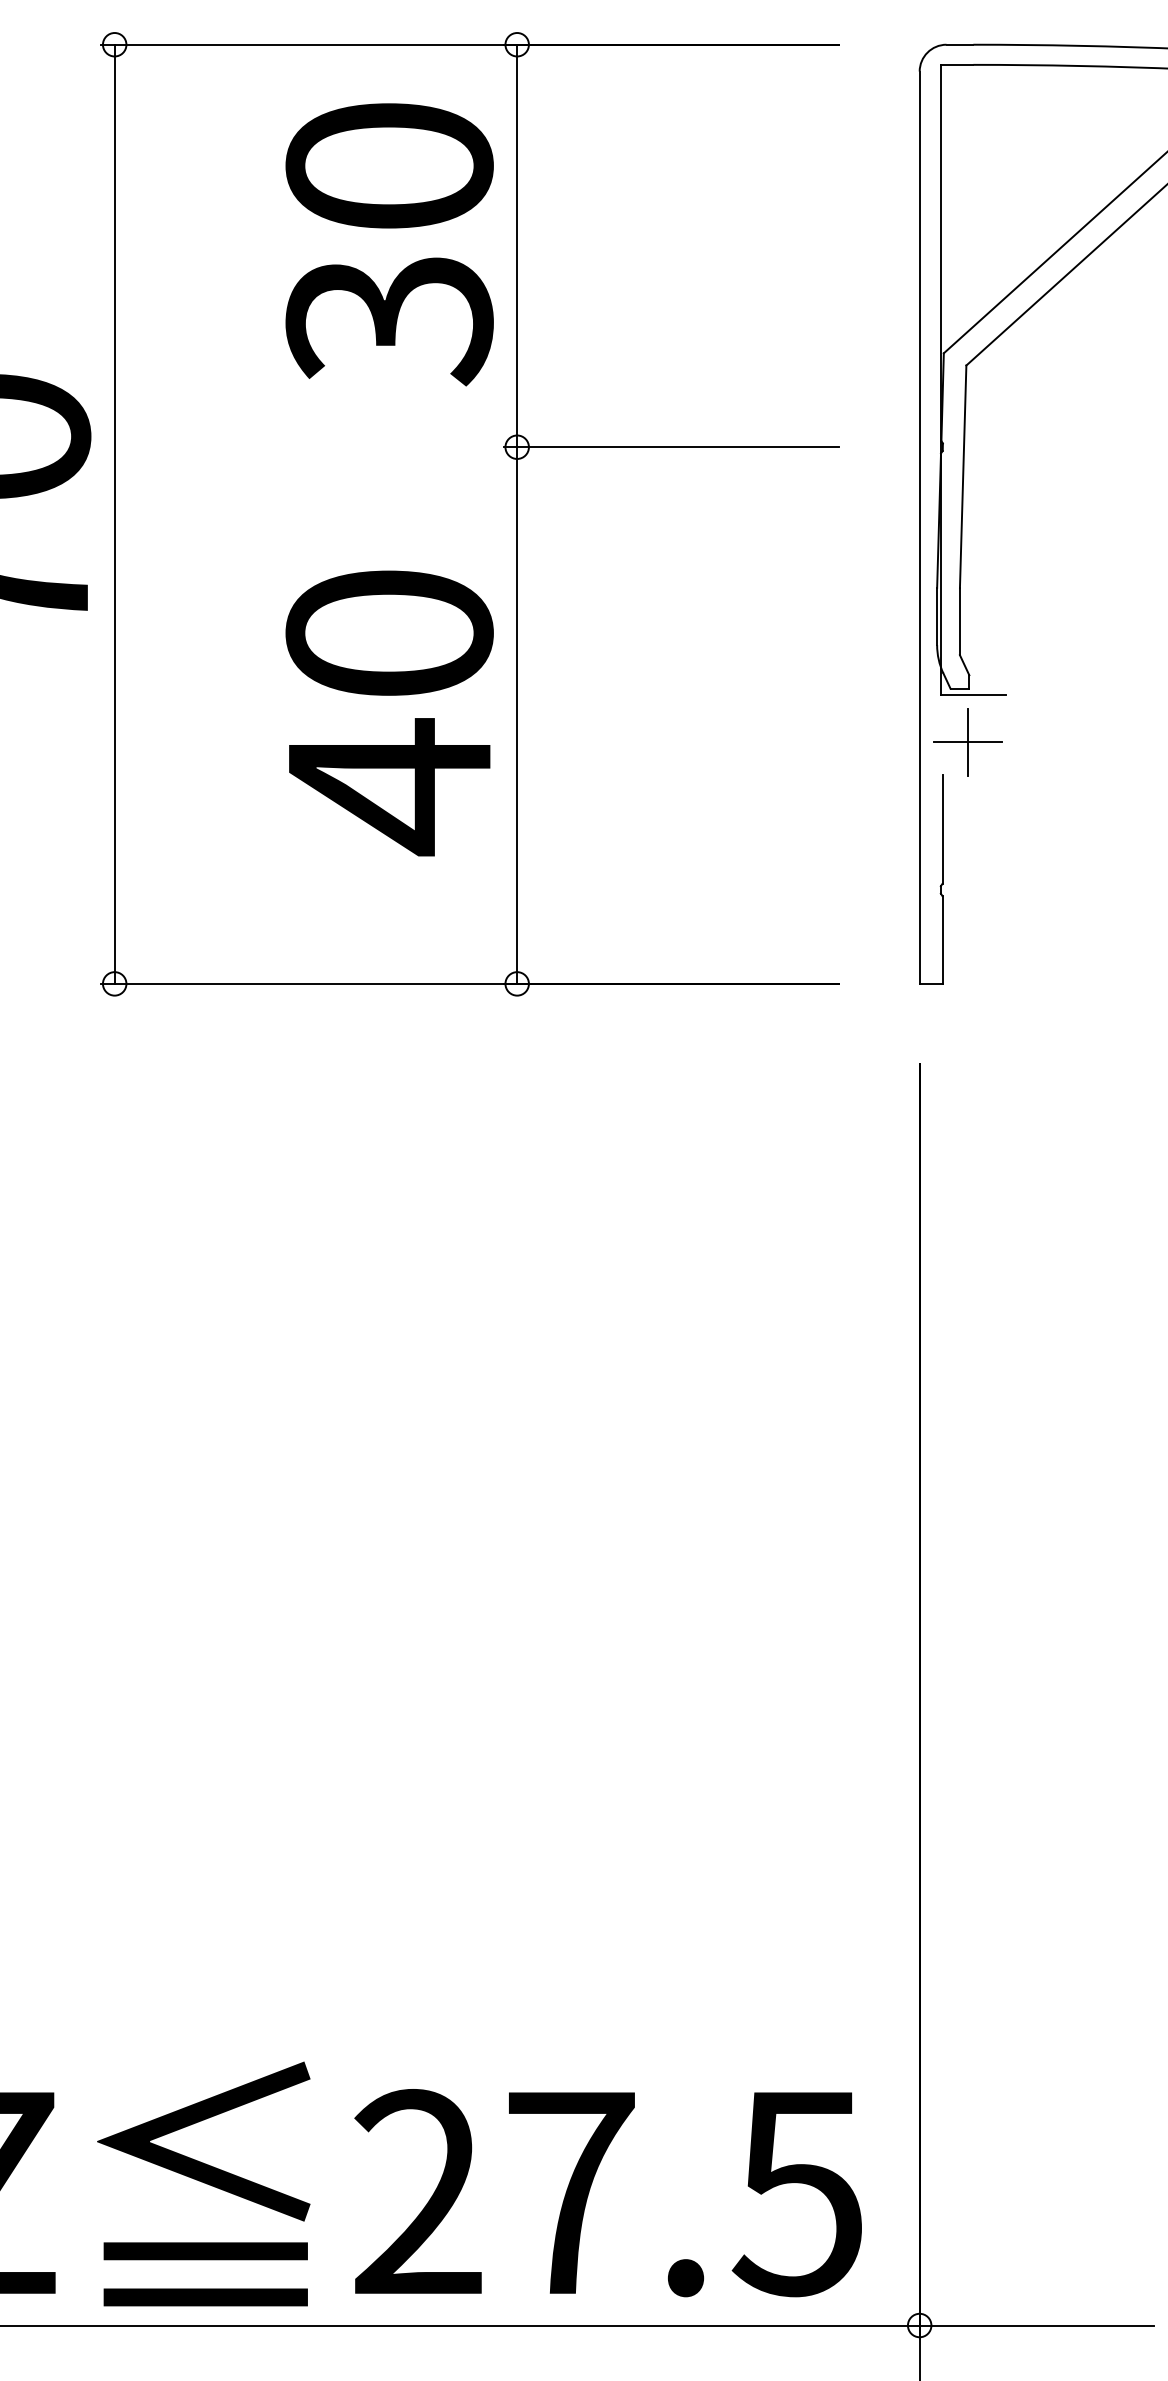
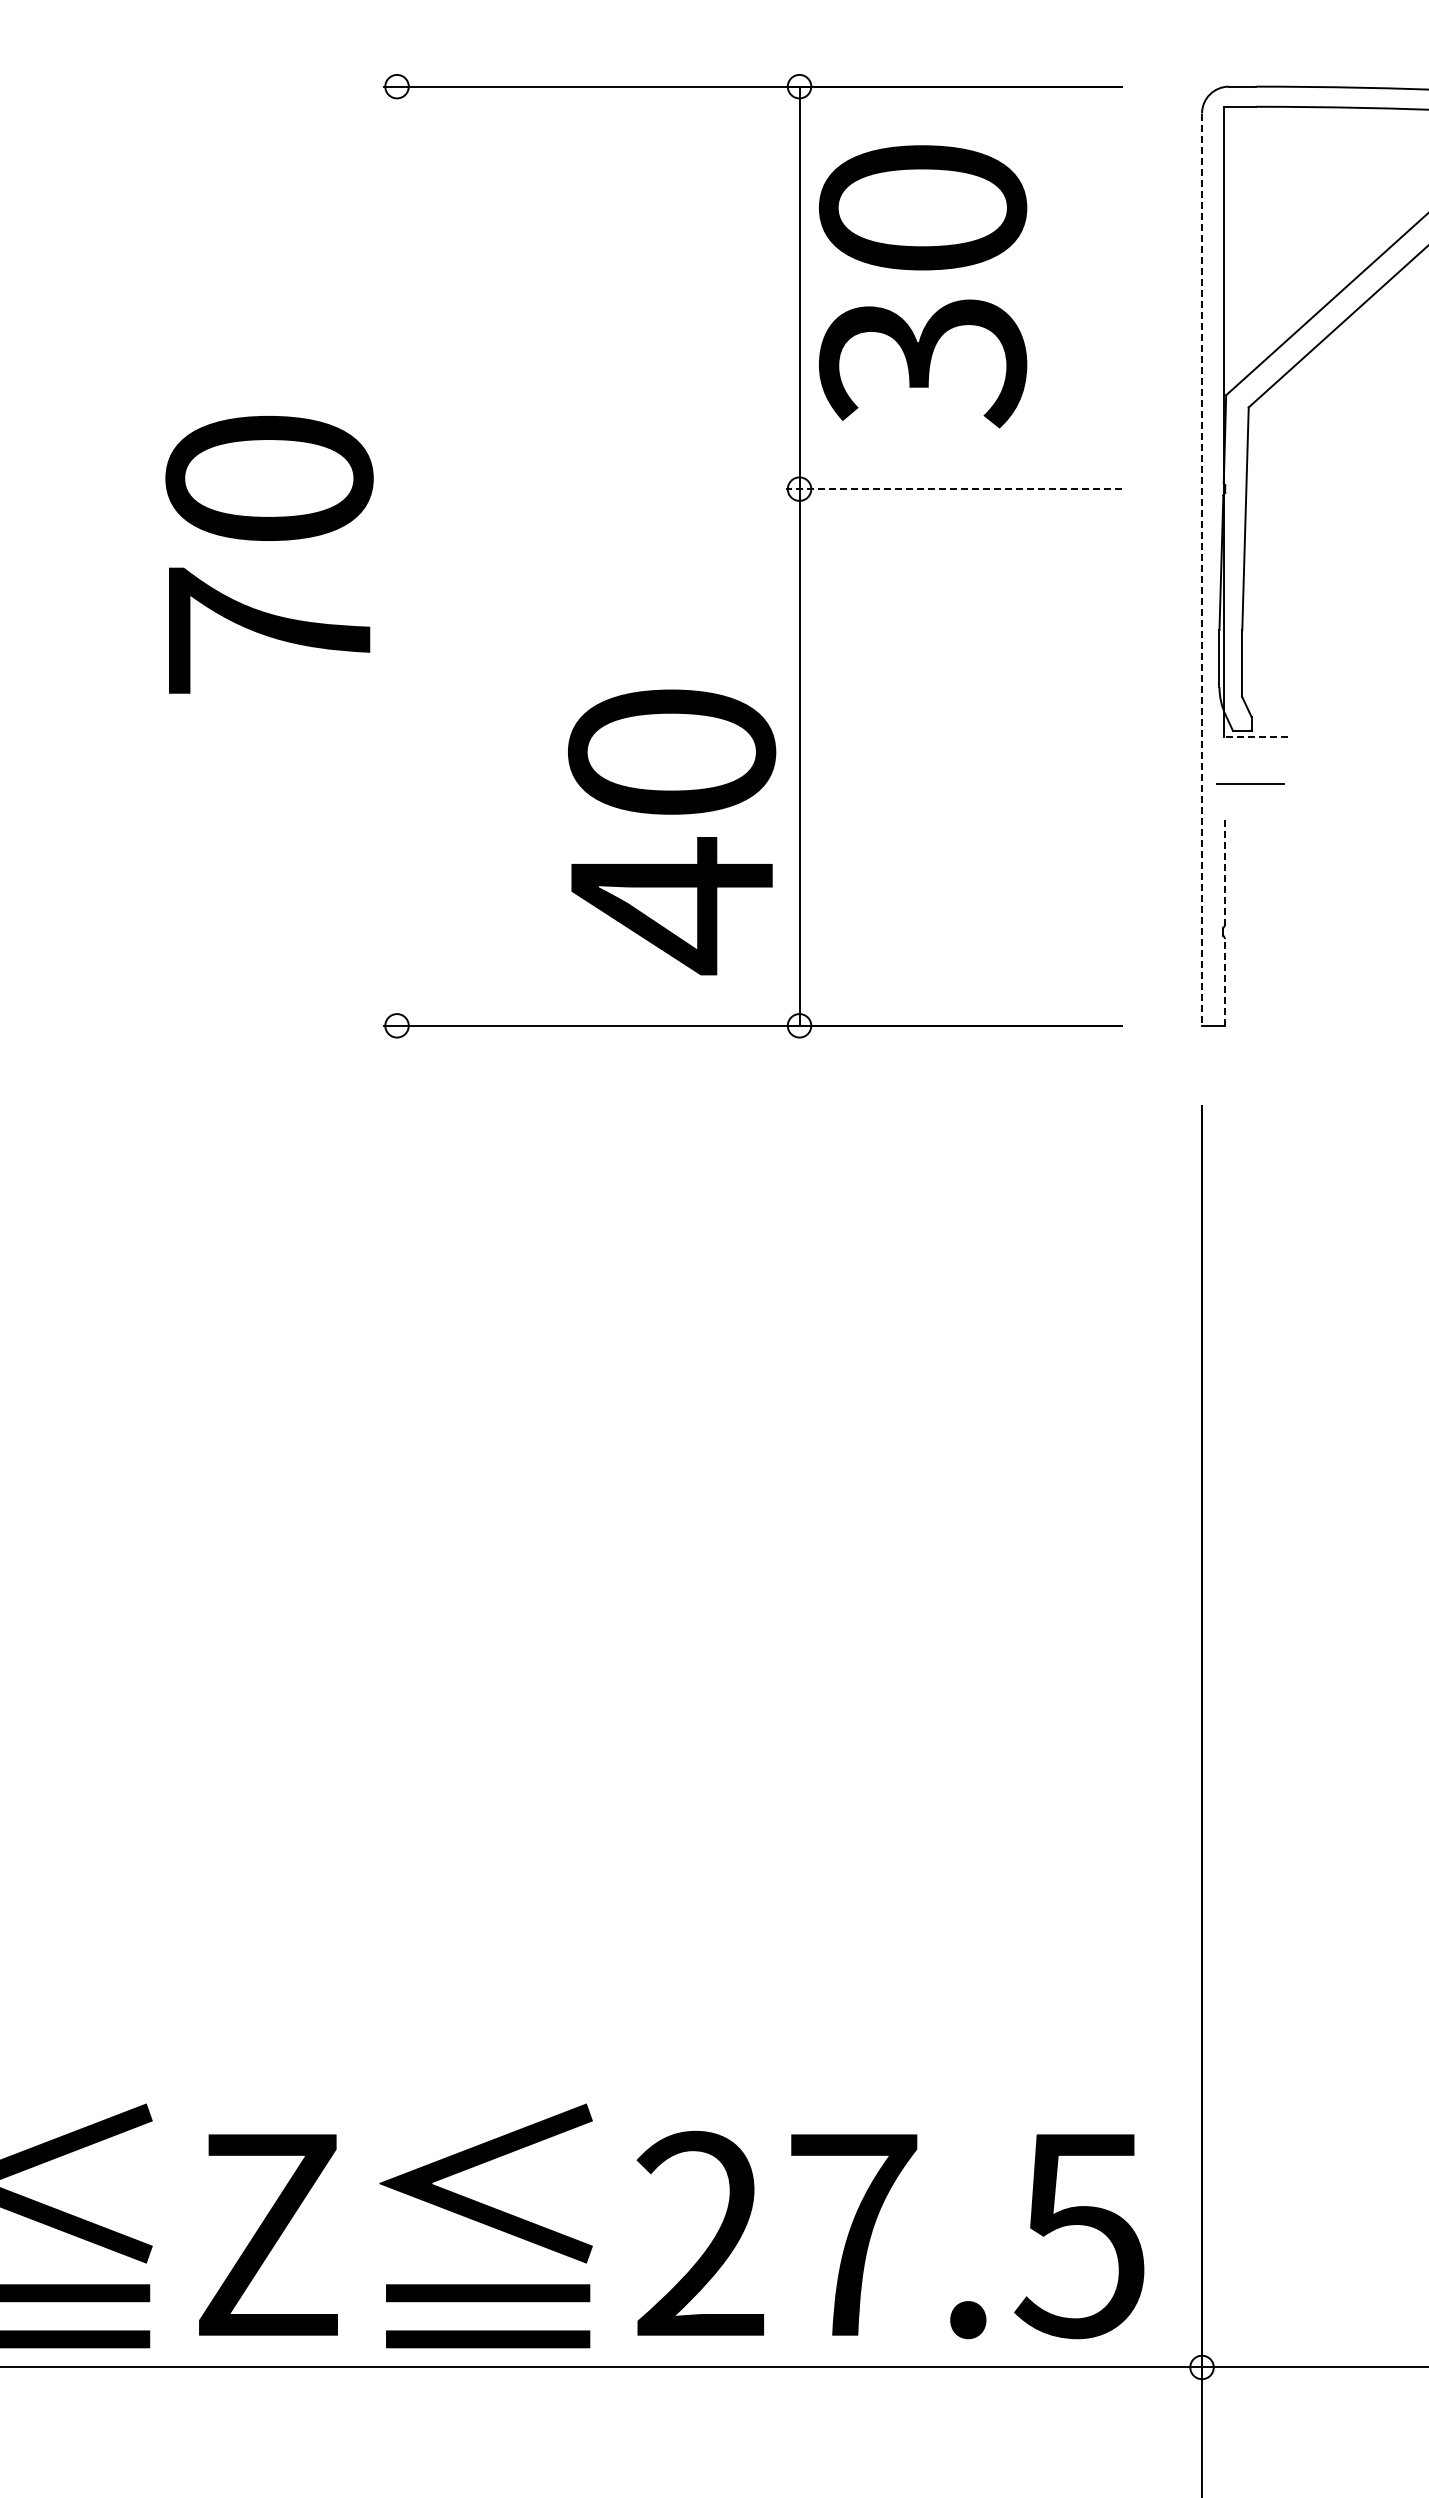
text: (390, 244) -> (923, 286), moved
line: (671, 447) -> (953, 489), solid -> dashed
line: (115, 513) -> (397, 555), removed
line: (920, 528) -> (1202, 570), solid -> dashed
line: (973, 695) -> (1255, 737), solid -> dashed
text: (390, 713) -> (672, 832), moved
line: (968, 741) -> (1250, 783), removed
line: (942, 829) -> (1224, 871), solid -> dashed
line: (942, 939) -> (1224, 981), solid -> dashed

